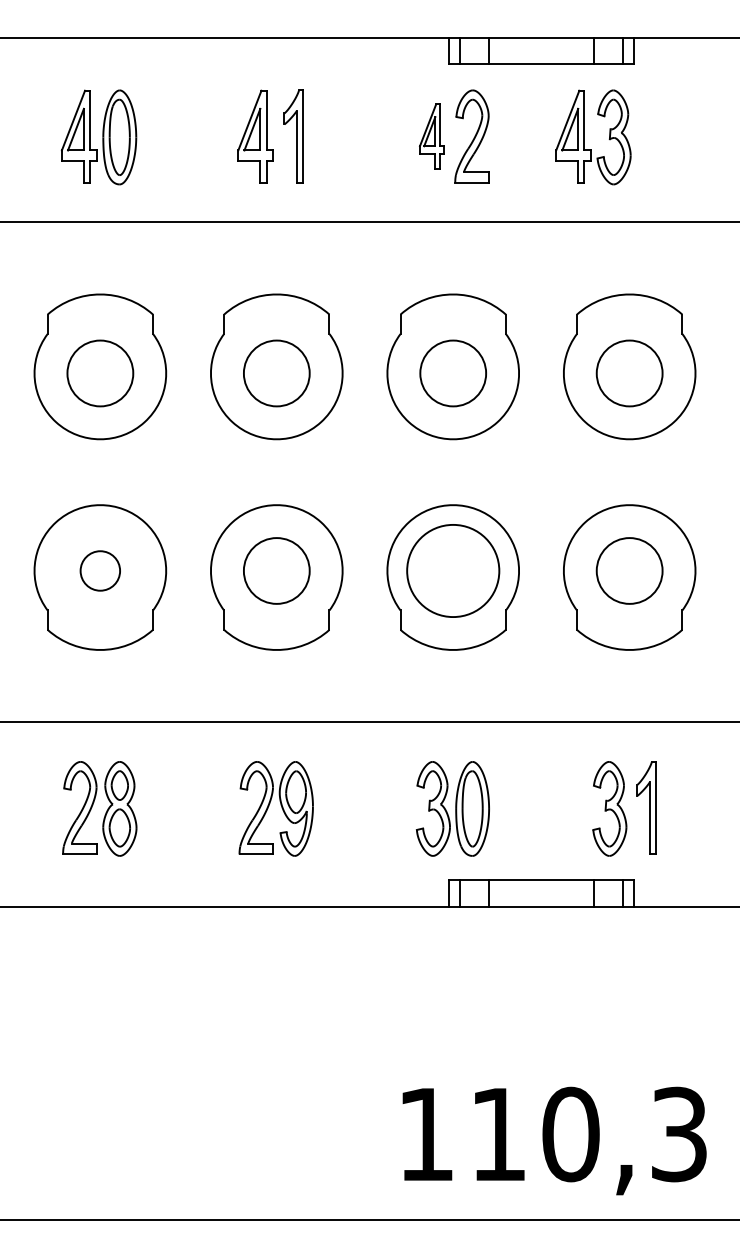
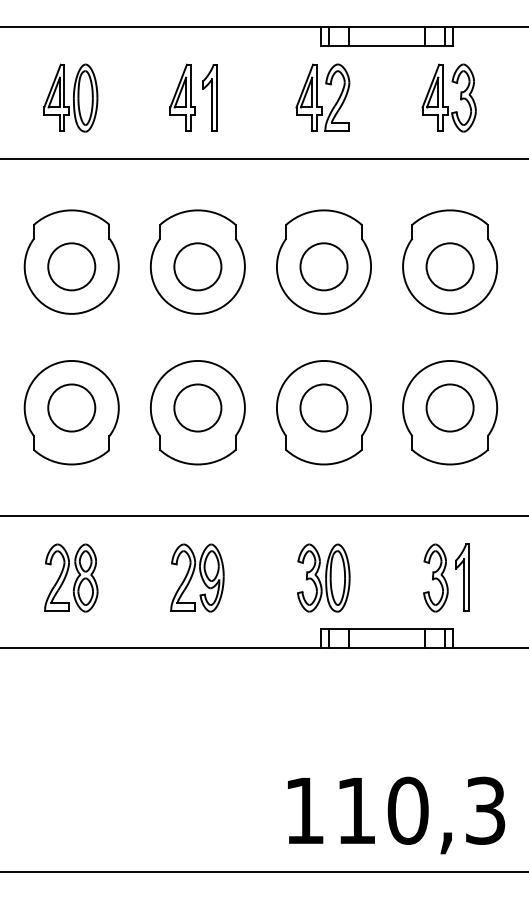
part: (431, 136) -> (308, 97), size x1.43
part: (584, 137) -> (442, 98), moved
circle: (100, 570) -> (71, 407), size x1.67
circle: (453, 570) -> (324, 407), size x0.71

